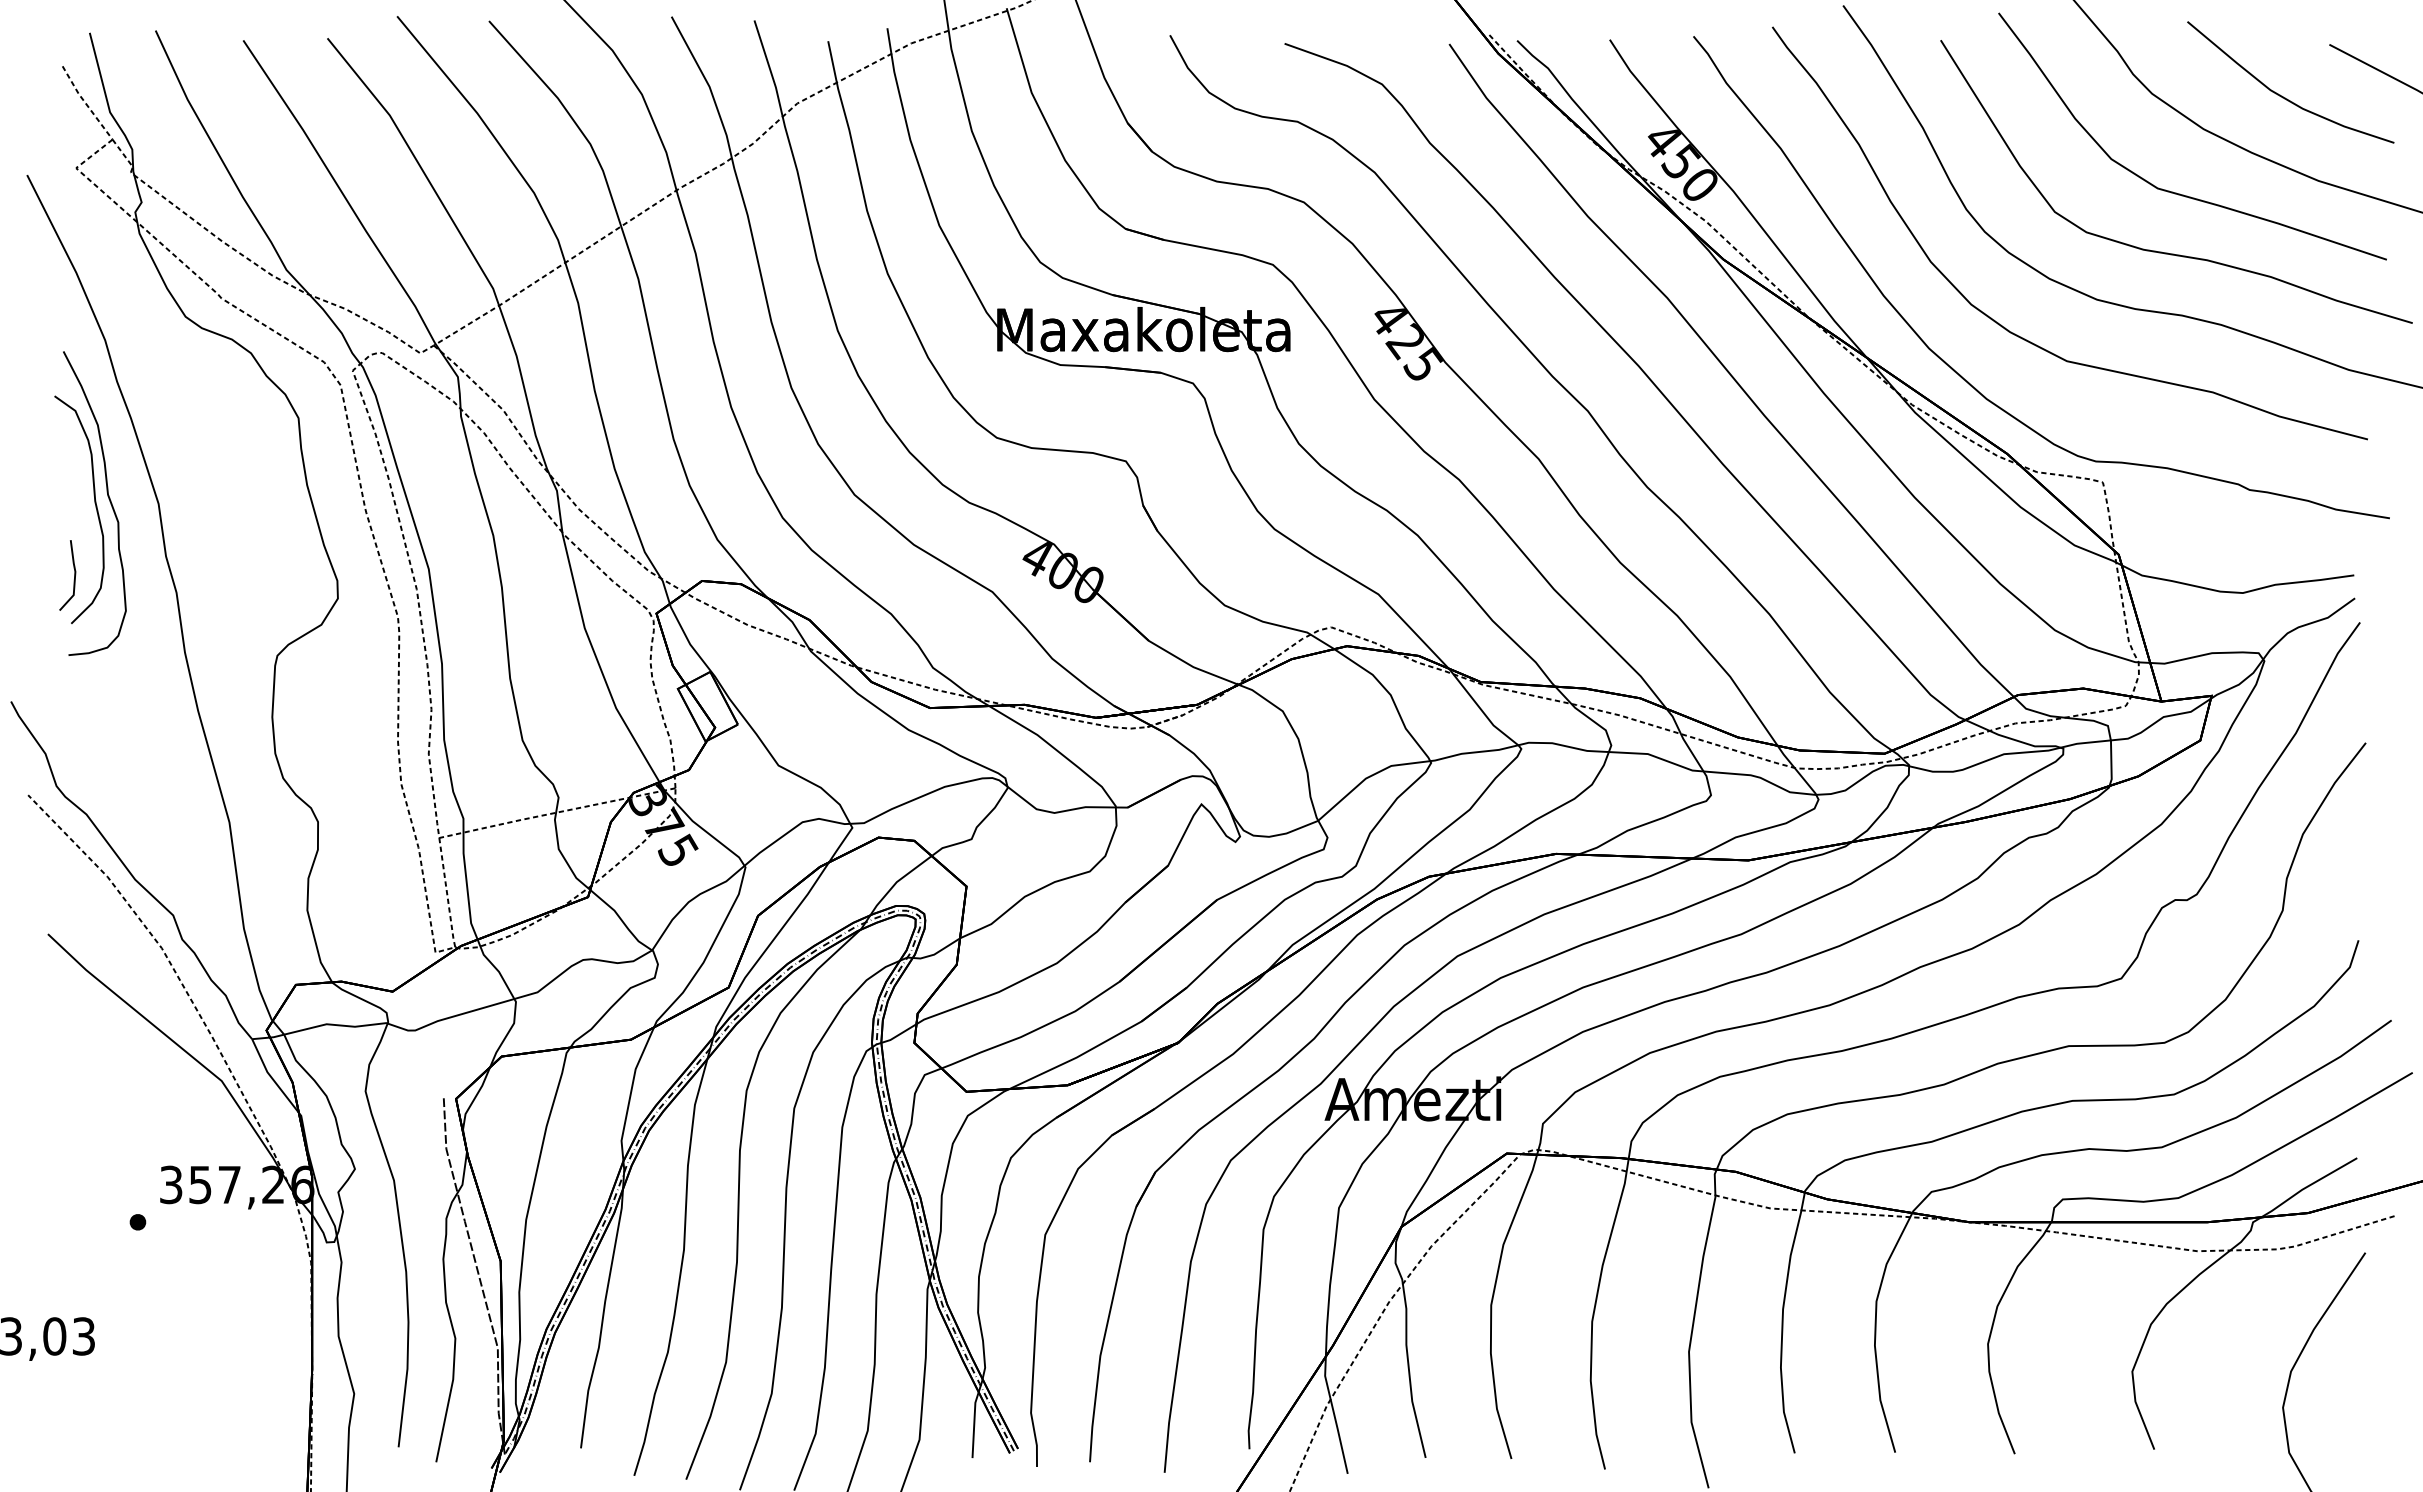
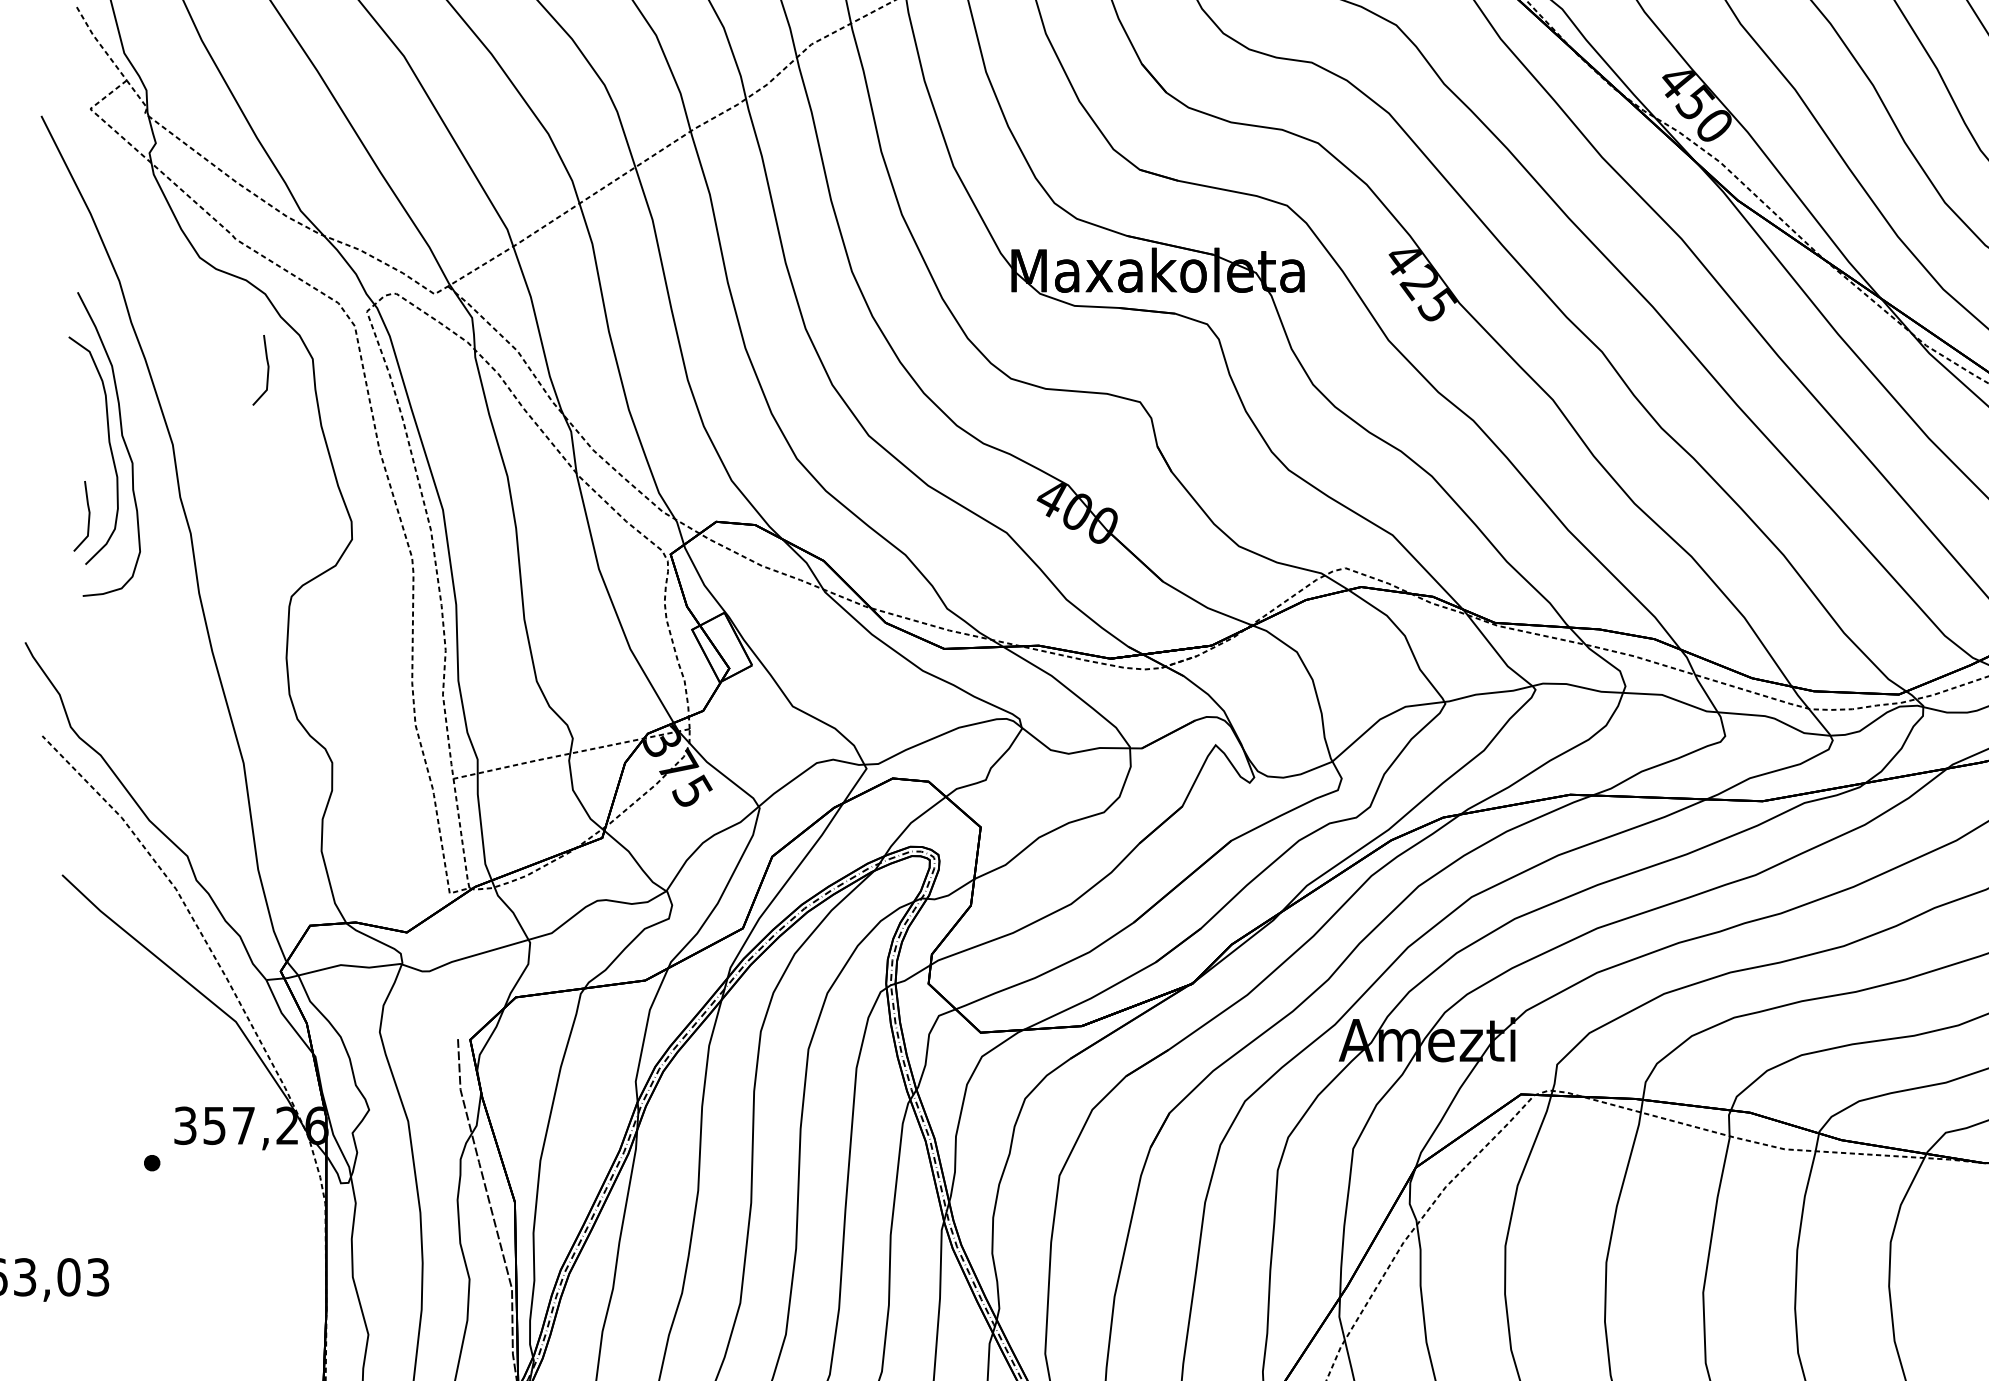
line: (253, 429) -> (267, 370), added

